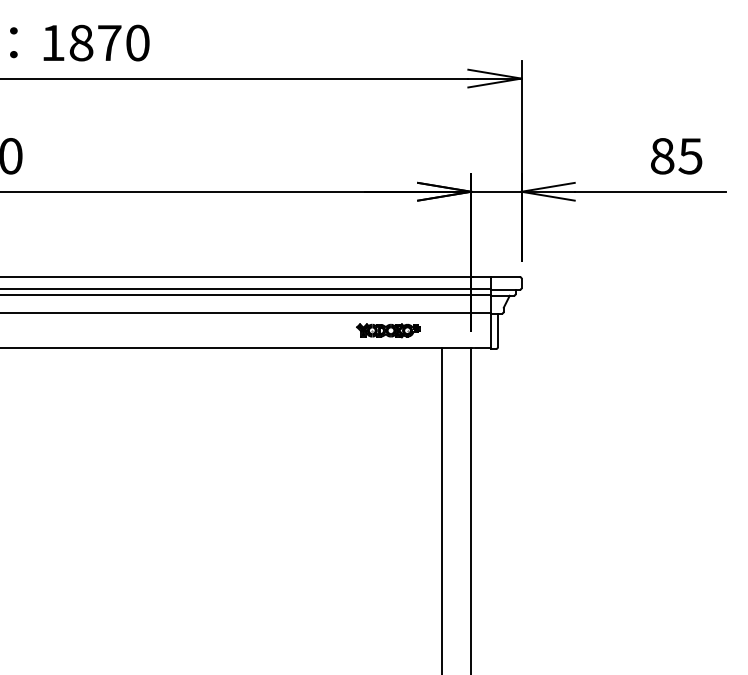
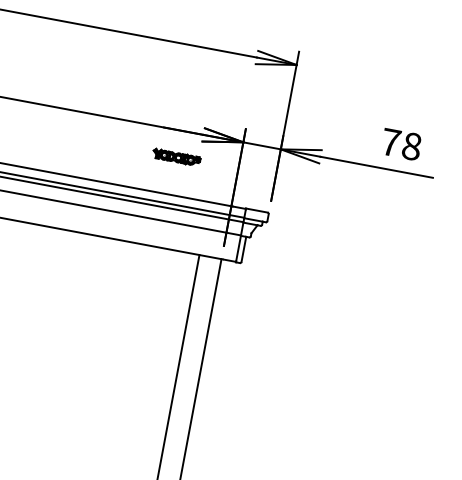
text: (676, 156) -> (401, 144), 85 -> 78
part: (388, 330) -> (176, 157), moved

